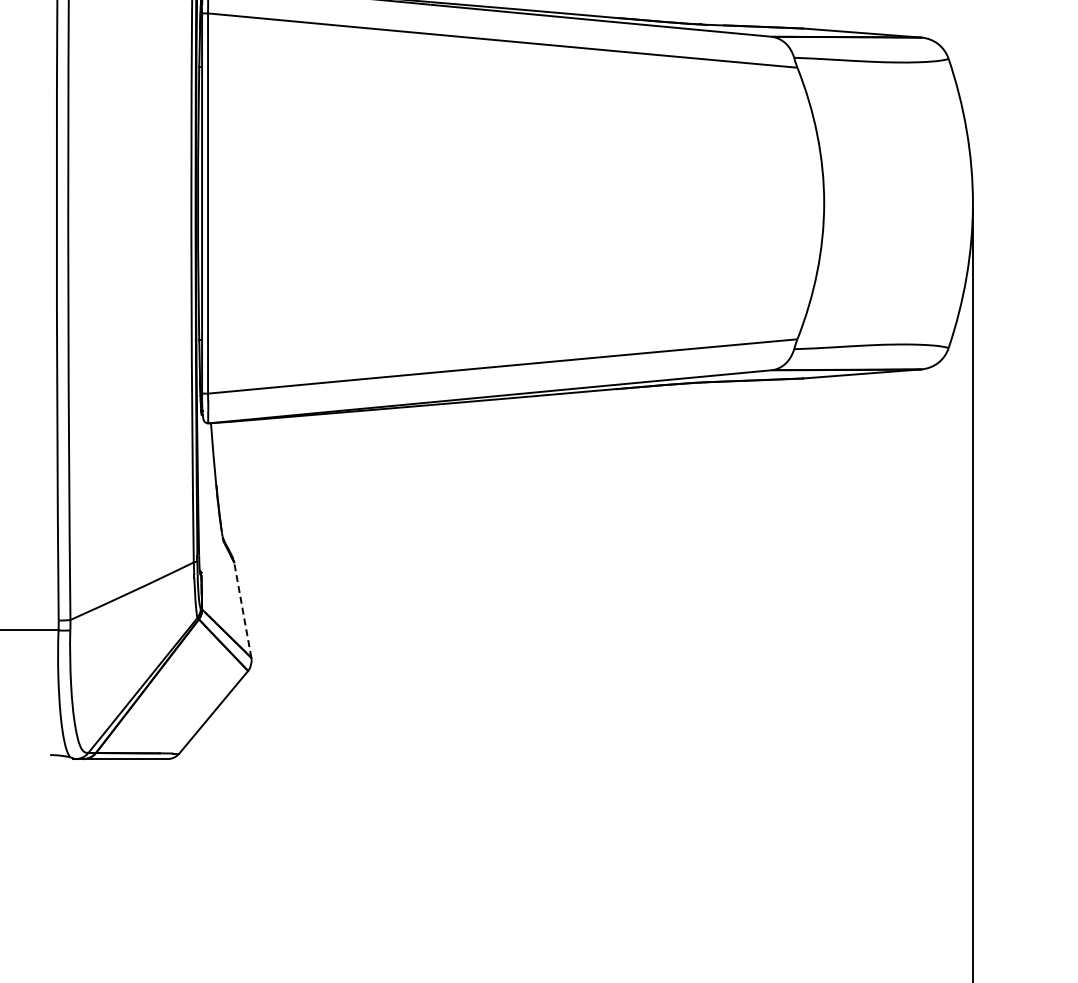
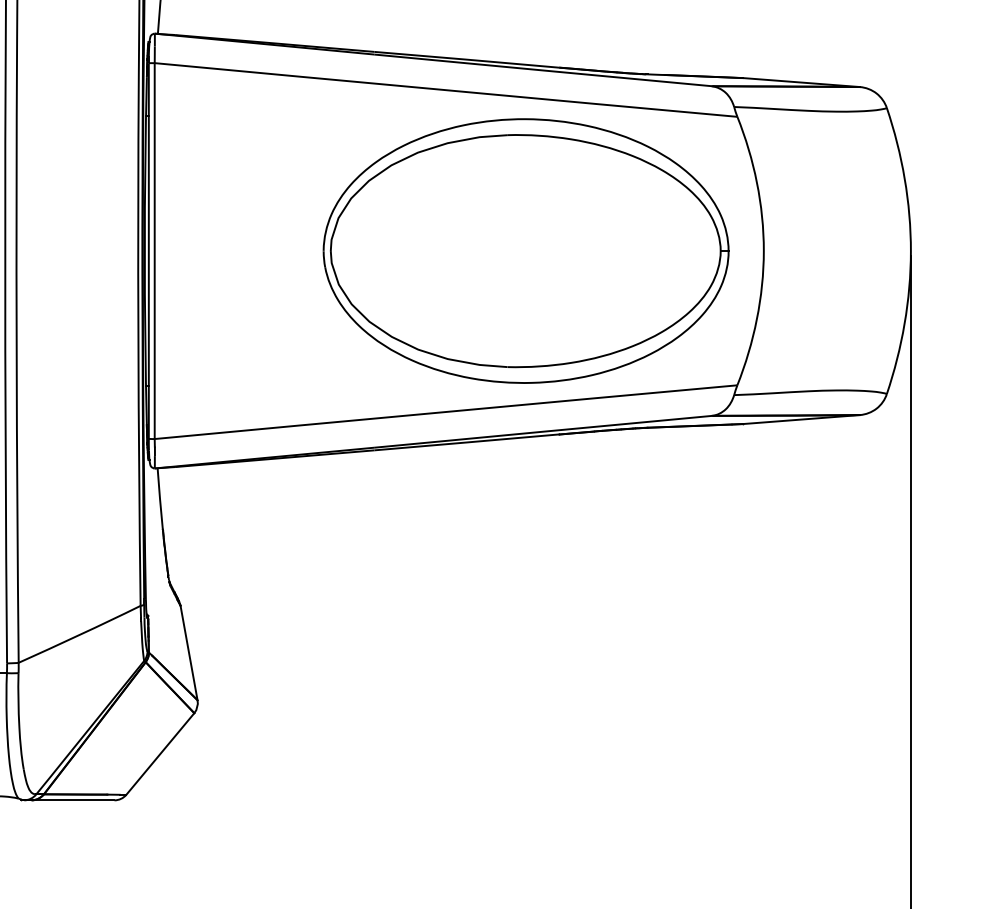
part: (583, 203) -> (525, 251), added
line: (242, 610) -> (188, 653), dashed -> solid

